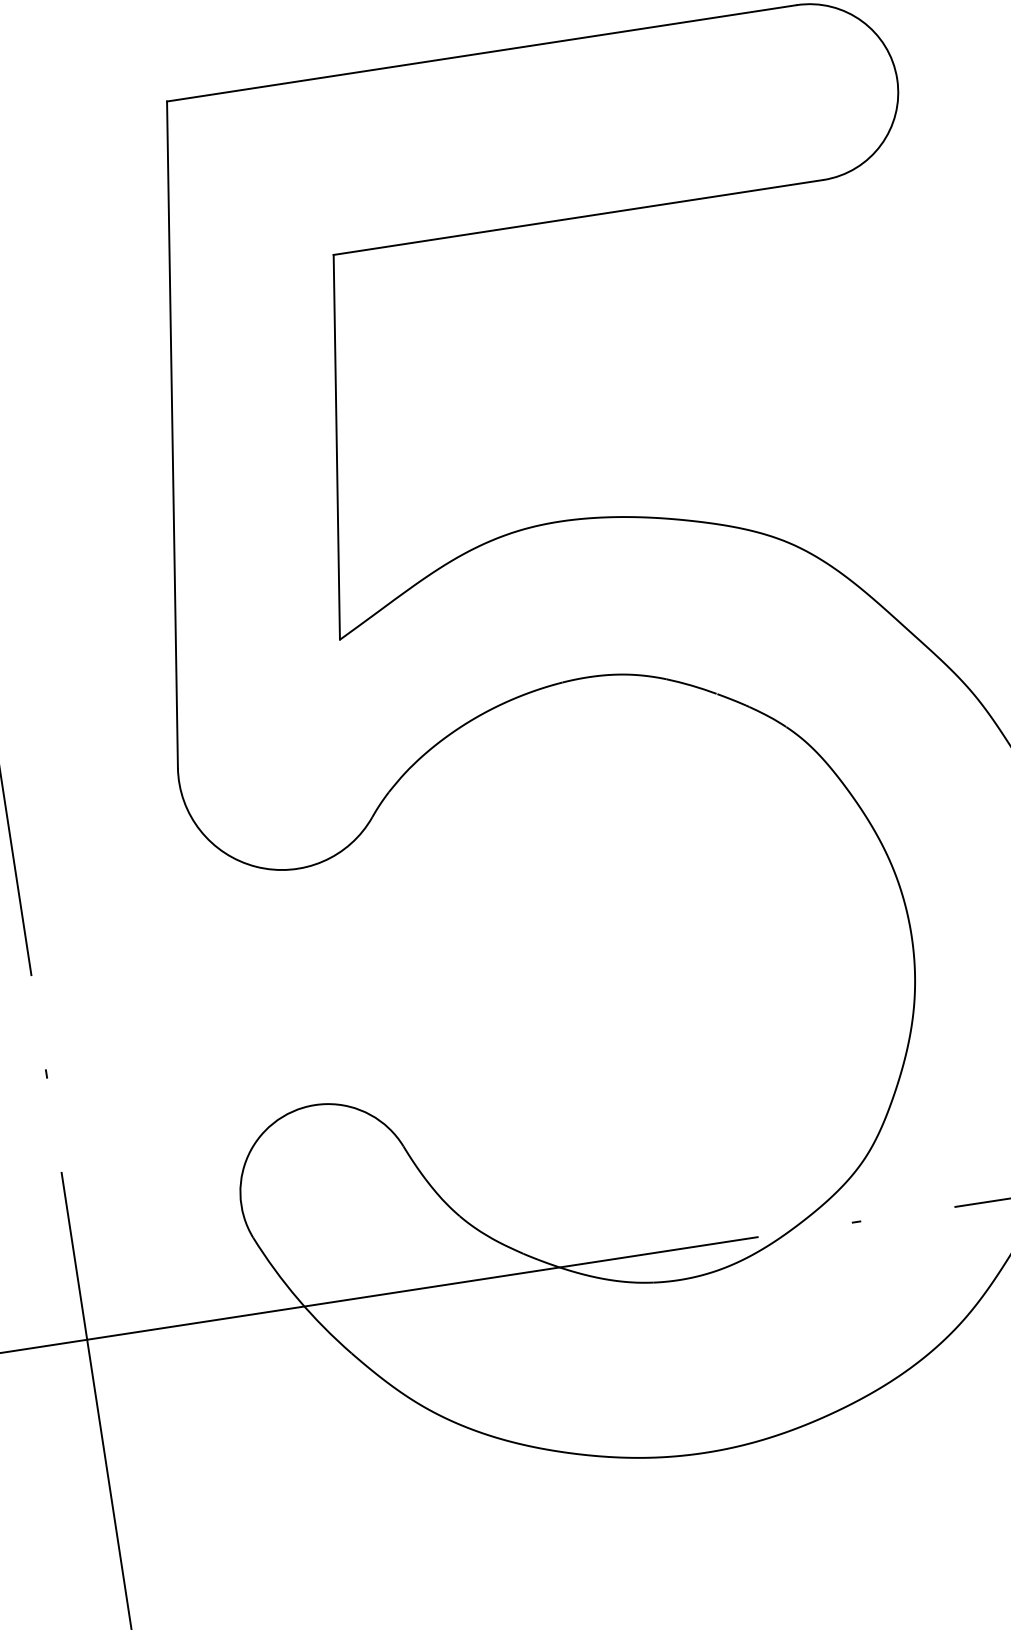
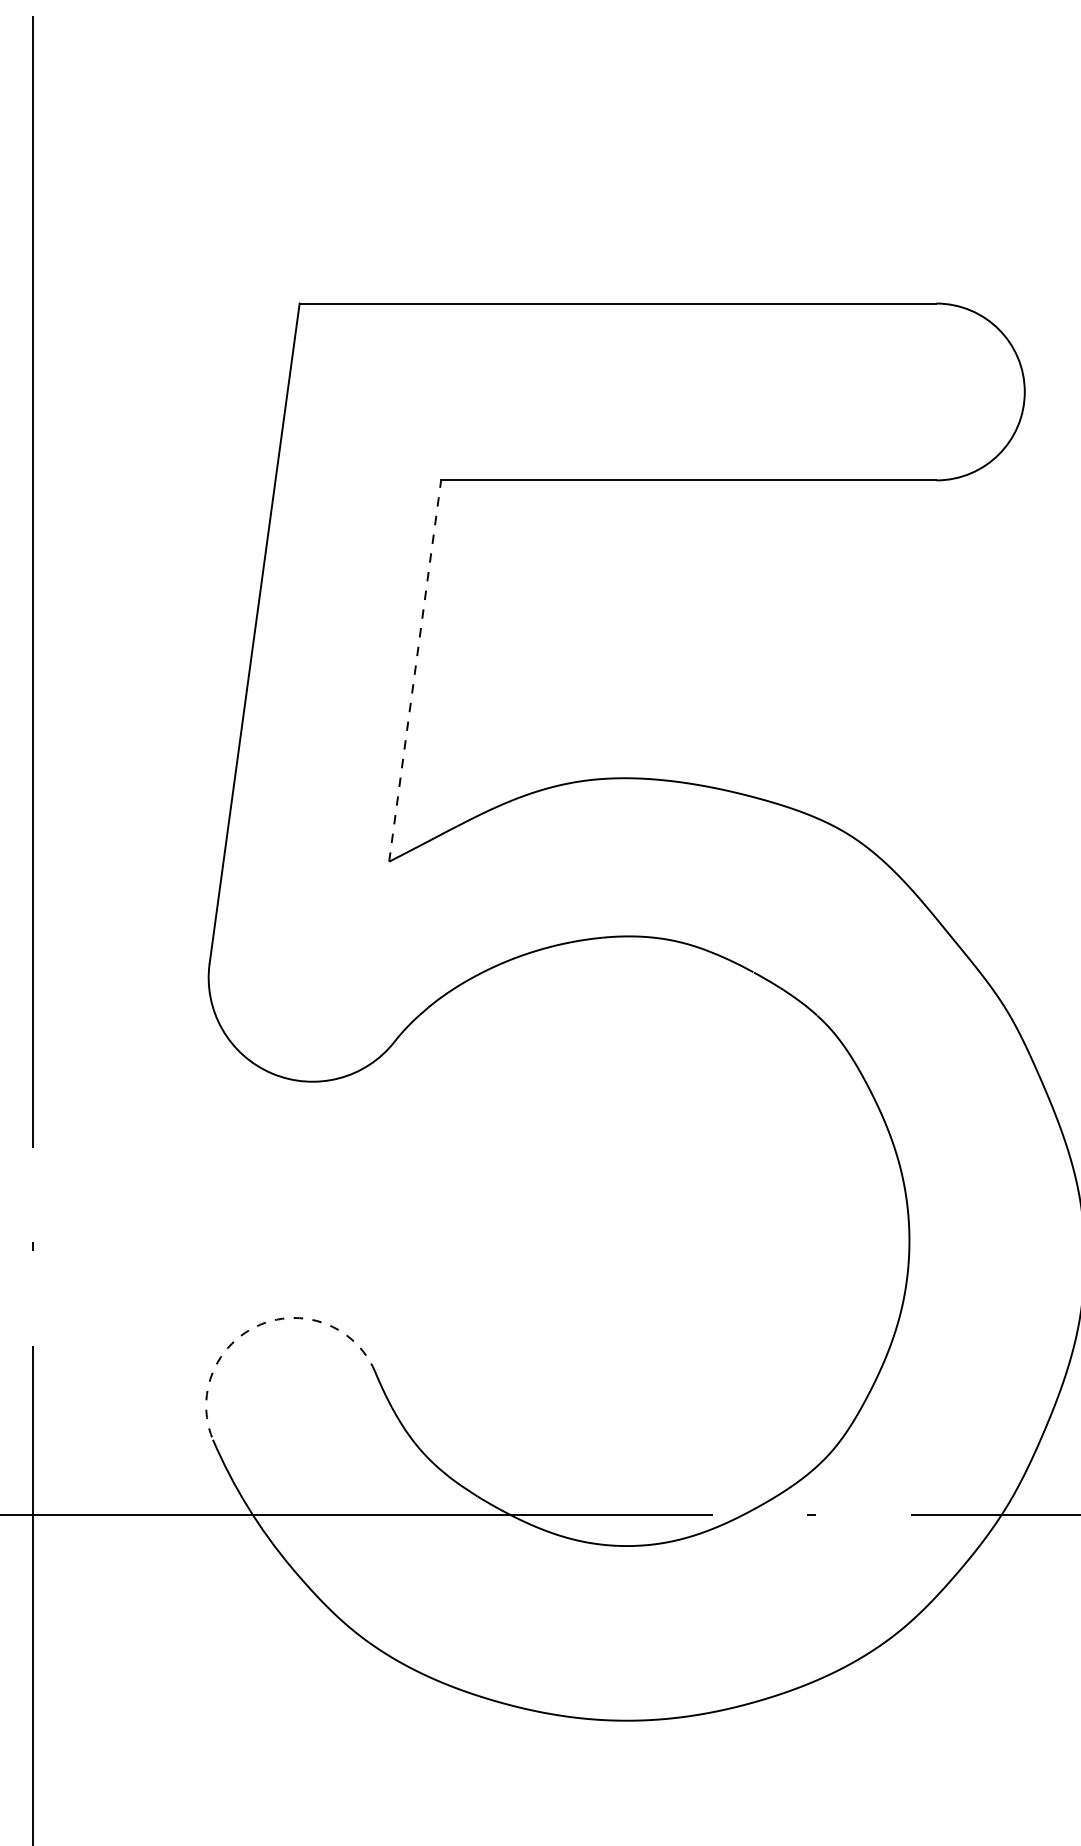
line: (337, 446) -> (415, 670), solid -> dashed
arc: (282, 1116) -> (260, 1324), solid -> dashed

